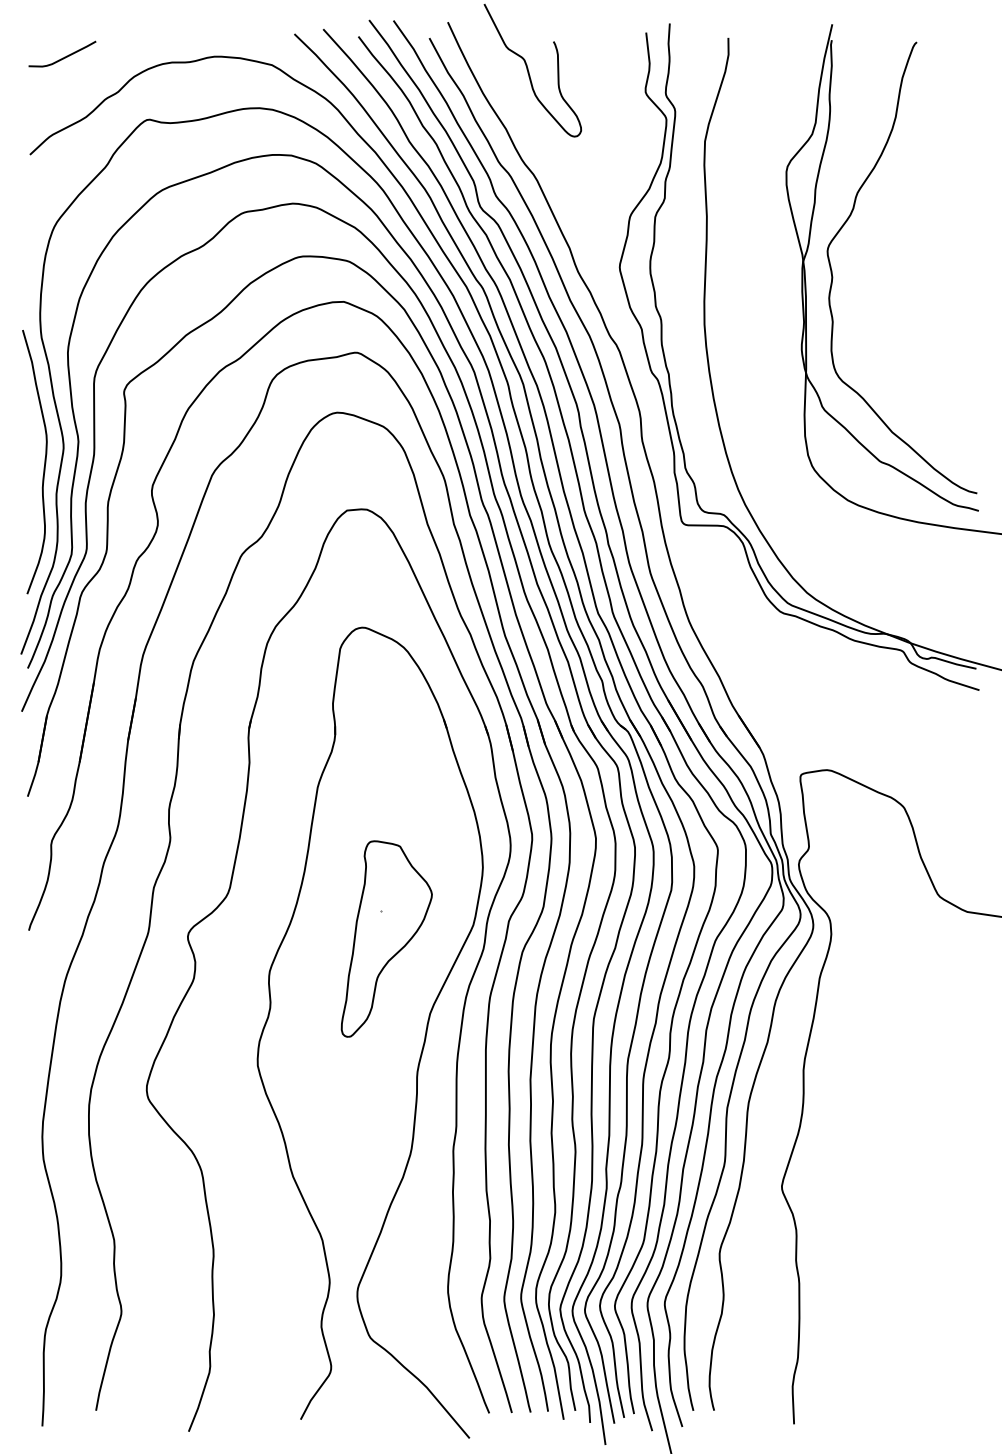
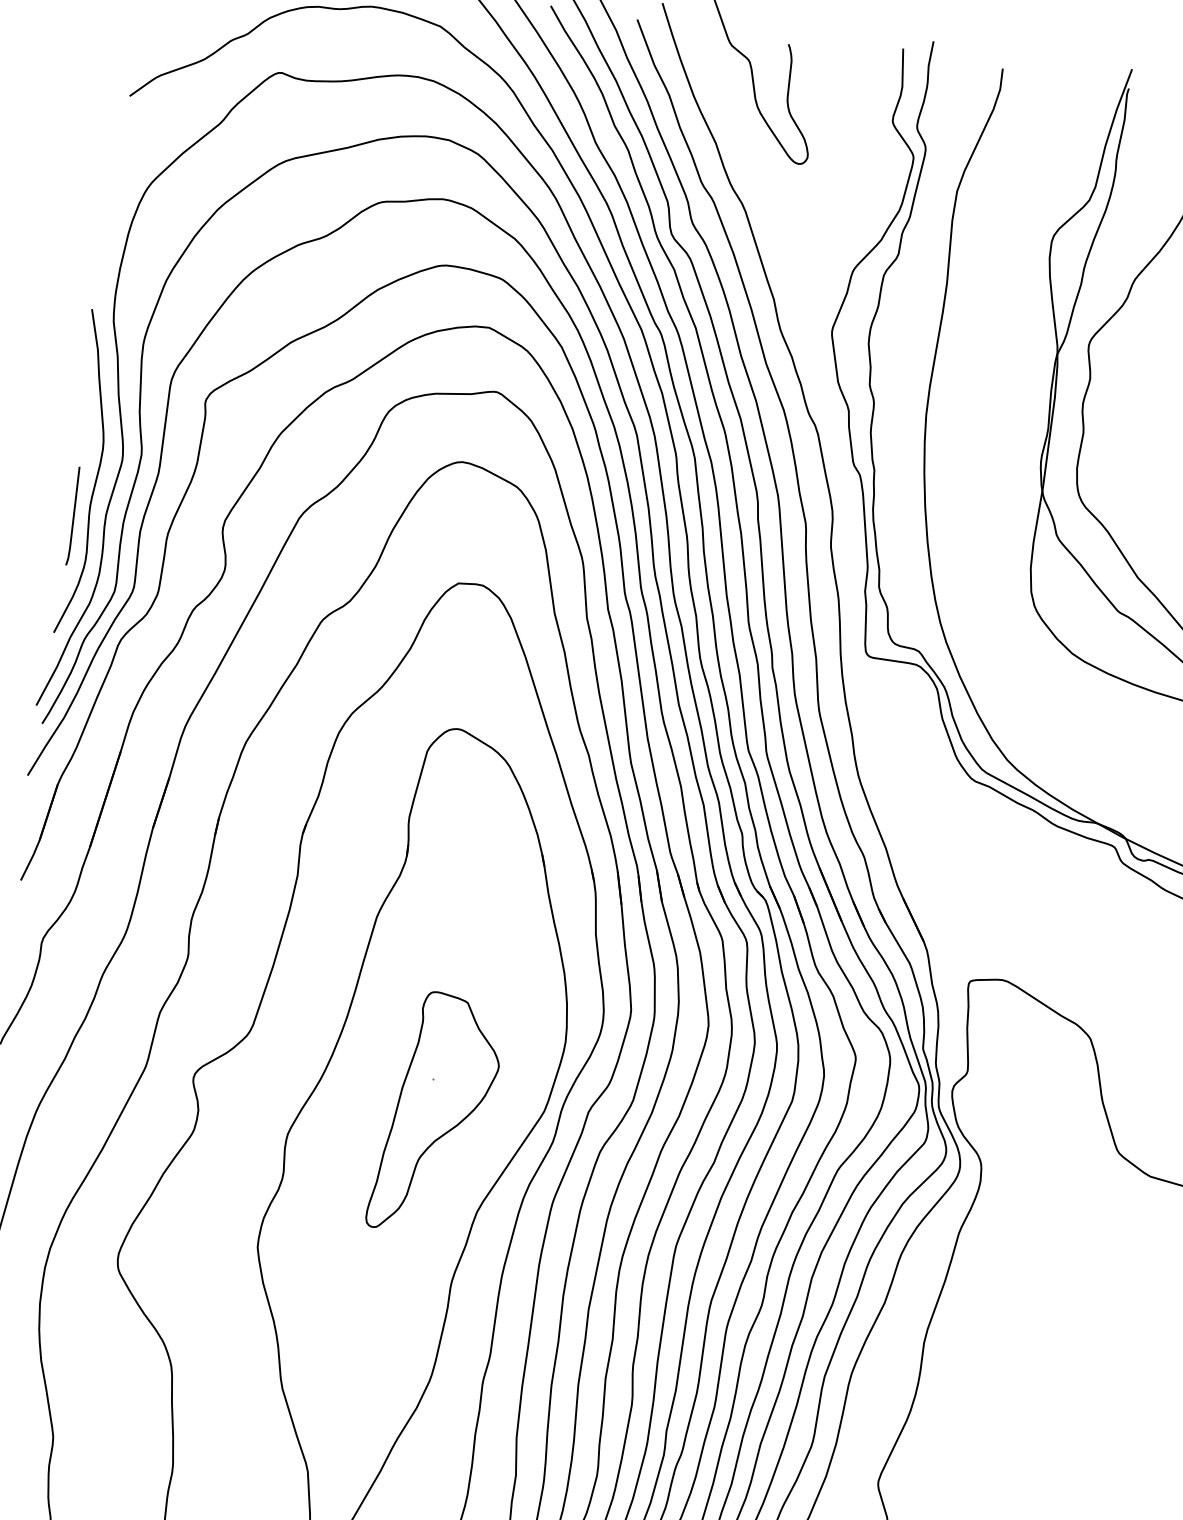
line: (30, 498) -> (73, 516), added

